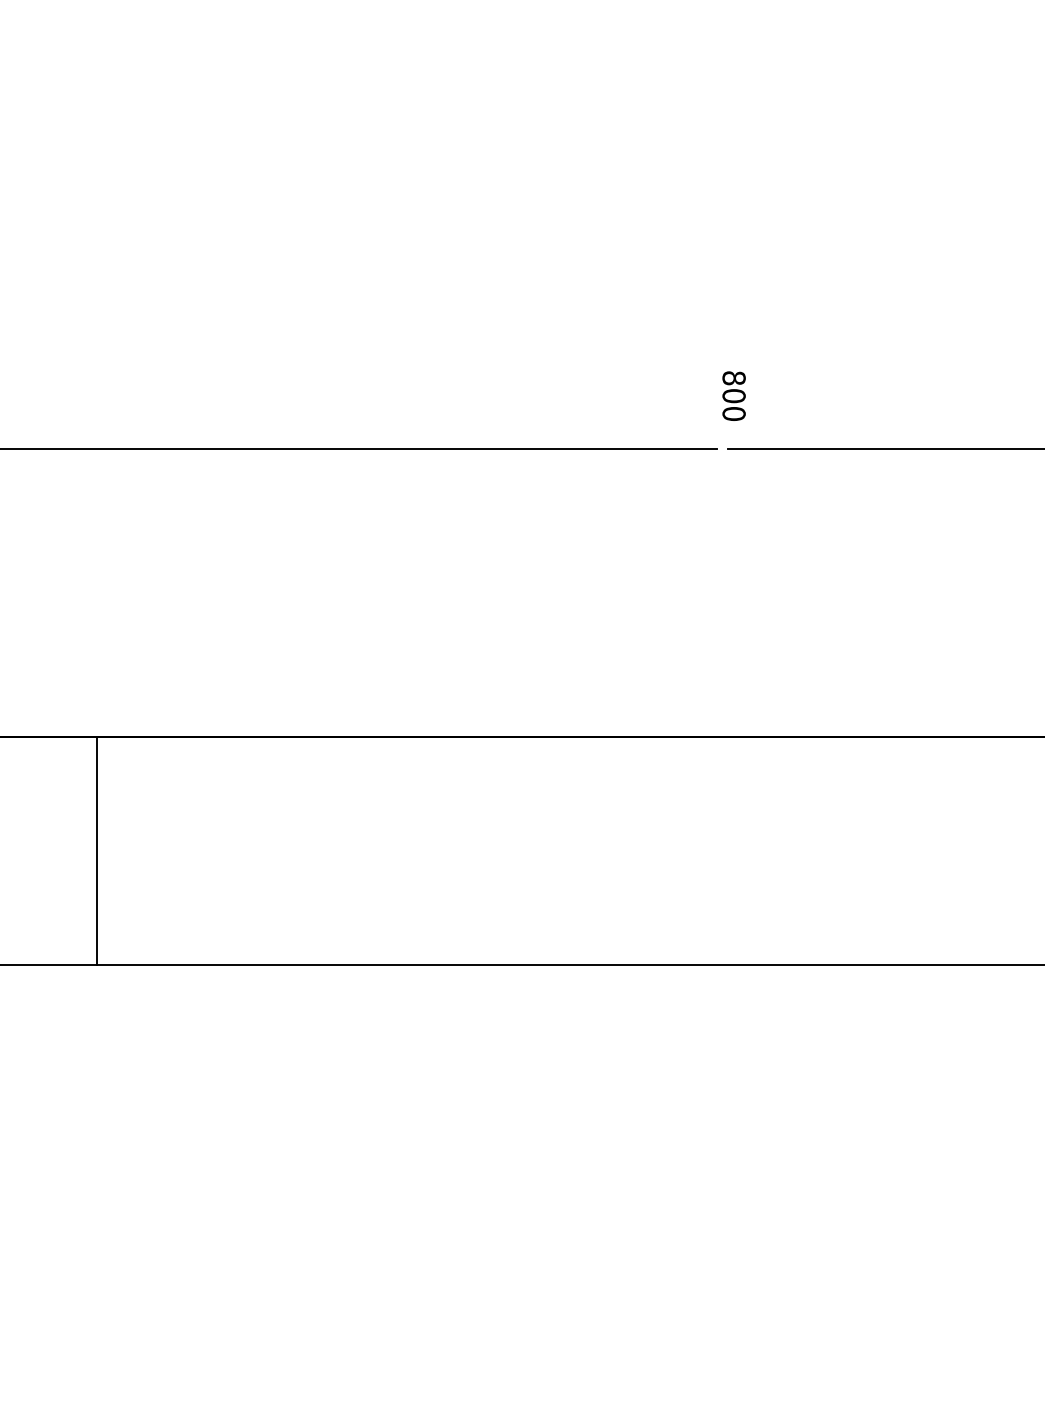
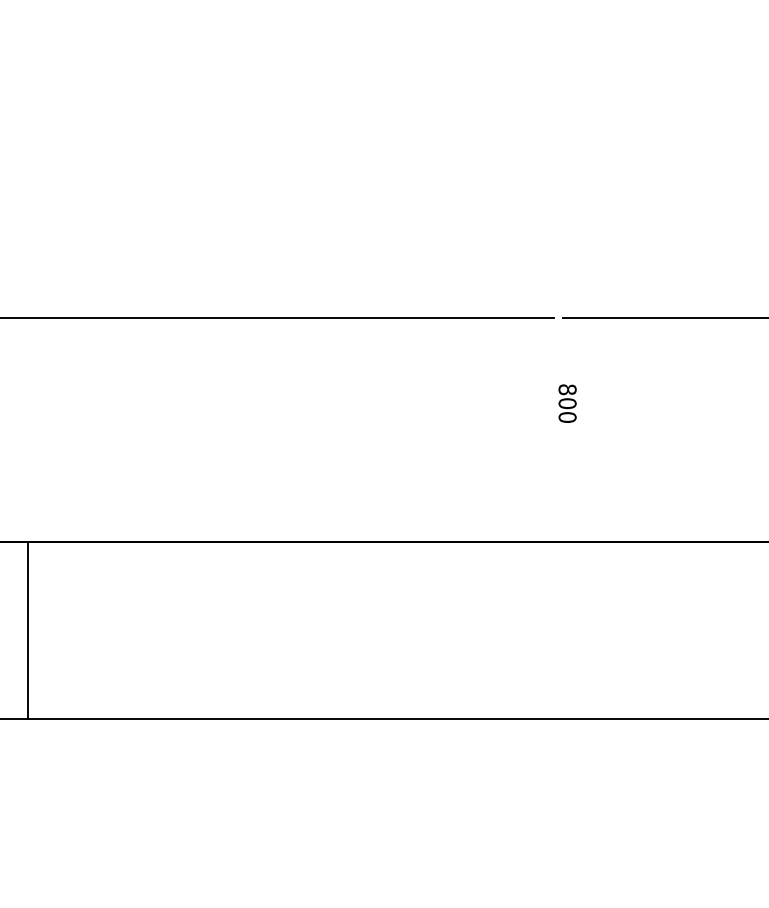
text: (733, 395) -> (567, 403), moved
line: (96, 850) -> (27, 630), moved

